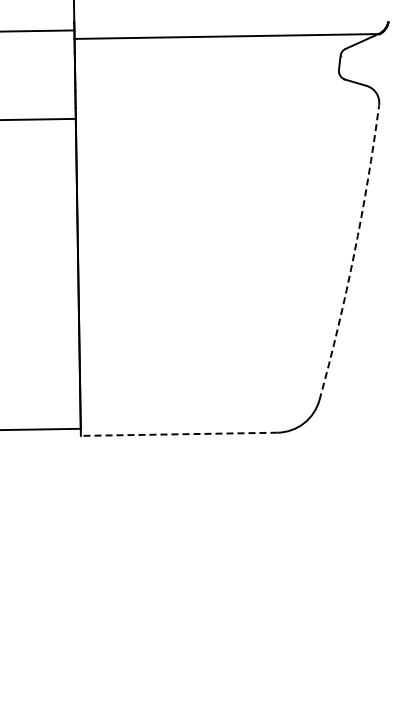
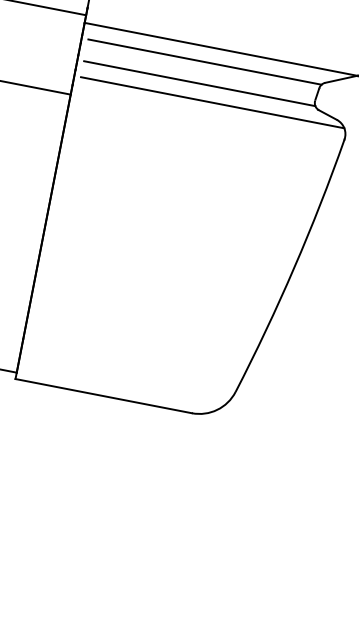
line: (212, 53) -> (205, 61), added
line: (211, 78) -> (199, 84), added
line: (229, 95) -> (212, 102), added
arc: (354, 253) -> (294, 267), dashed -> solid
line: (178, 434) -> (103, 396), dashed -> solid

